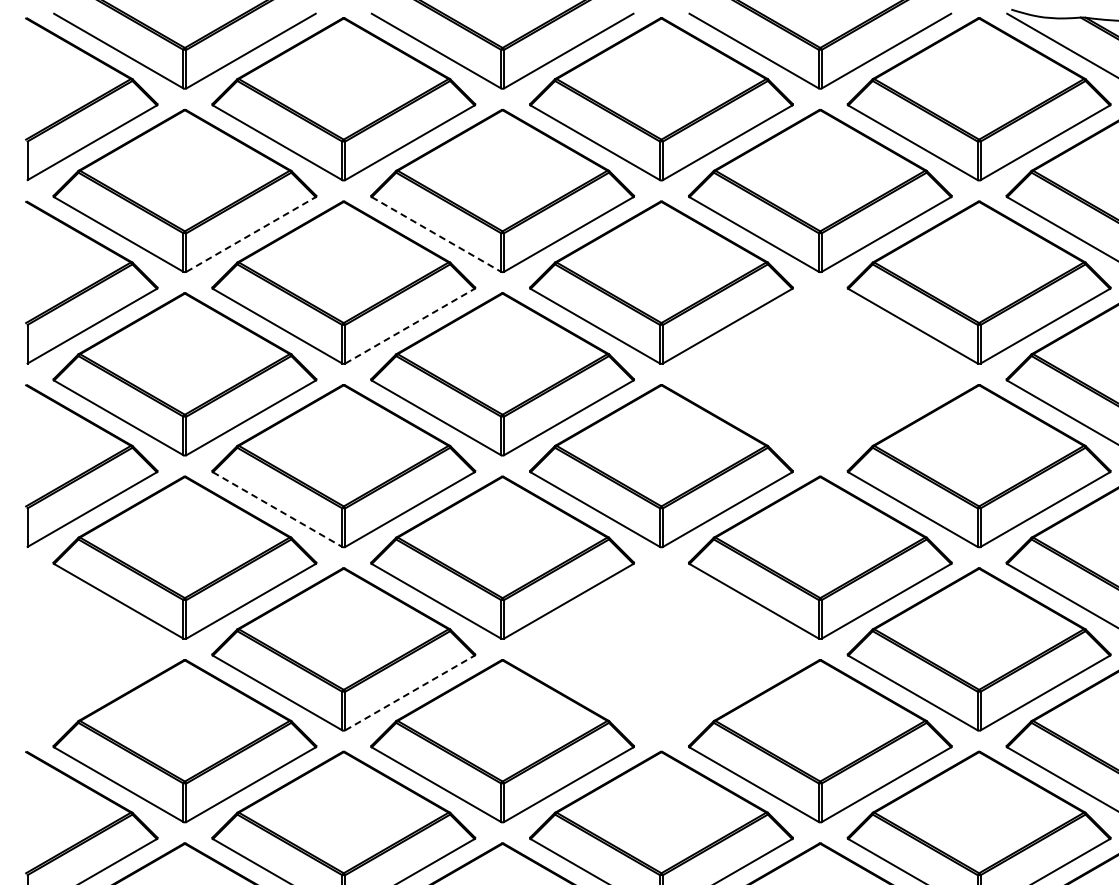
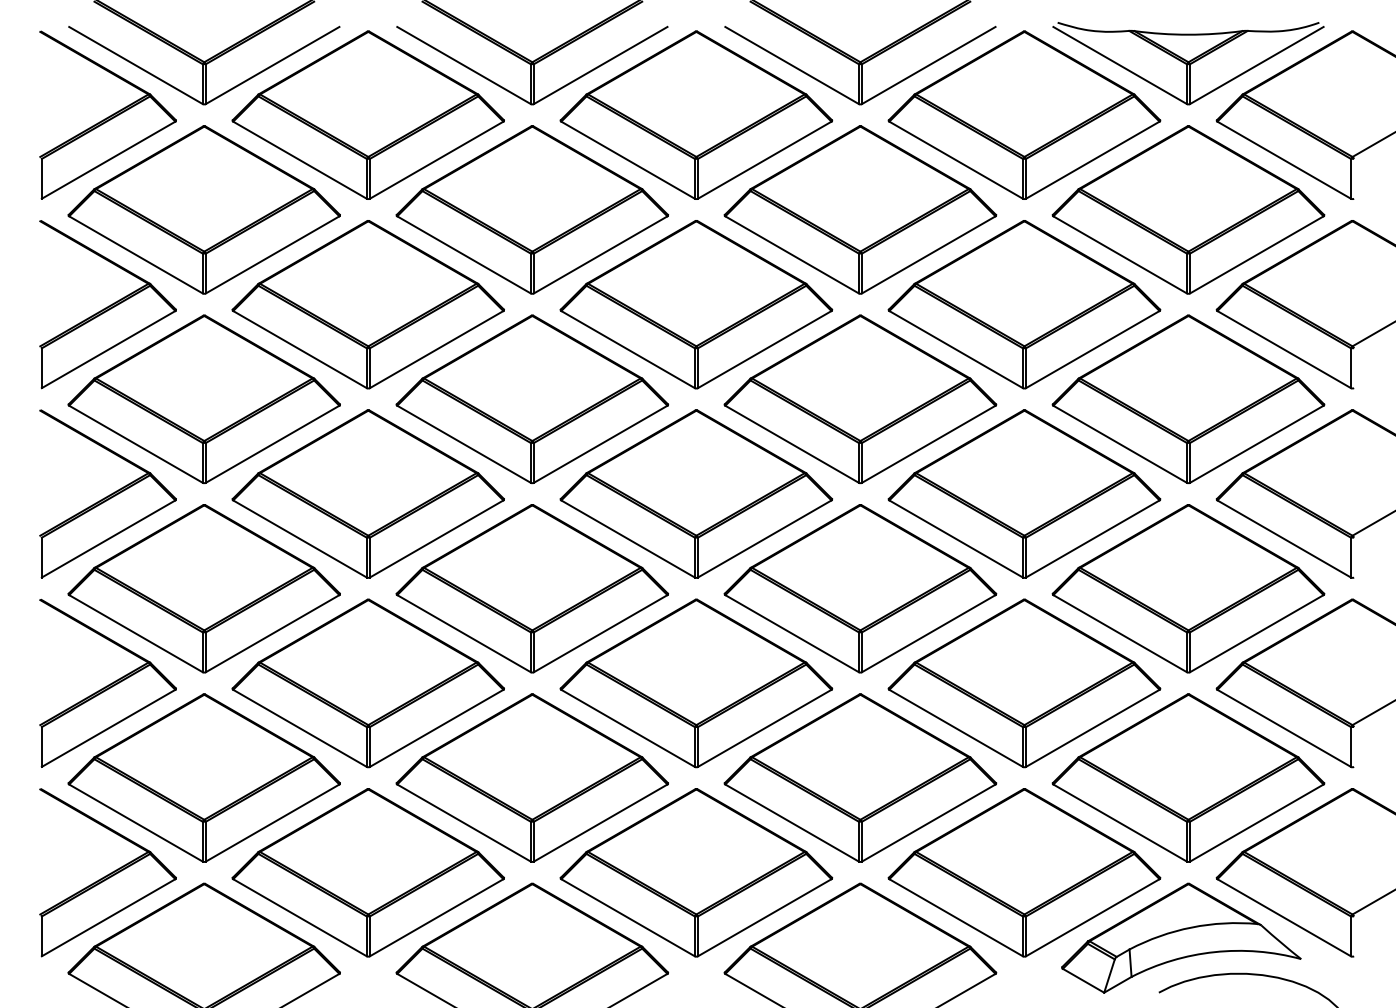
line: (251, 234) -> (273, 254), dashed -> solid
line: (436, 235) -> (464, 255), dashed -> solid
line: (410, 326) -> (437, 349), dashed -> solid
part: (820, 373) -> (860, 398), added
line: (278, 510) -> (300, 539), dashed -> solid
part: (91, 648) -> (107, 682), added
part: (661, 649) -> (696, 683), added
line: (410, 693) -> (437, 728), dashed -> solid

